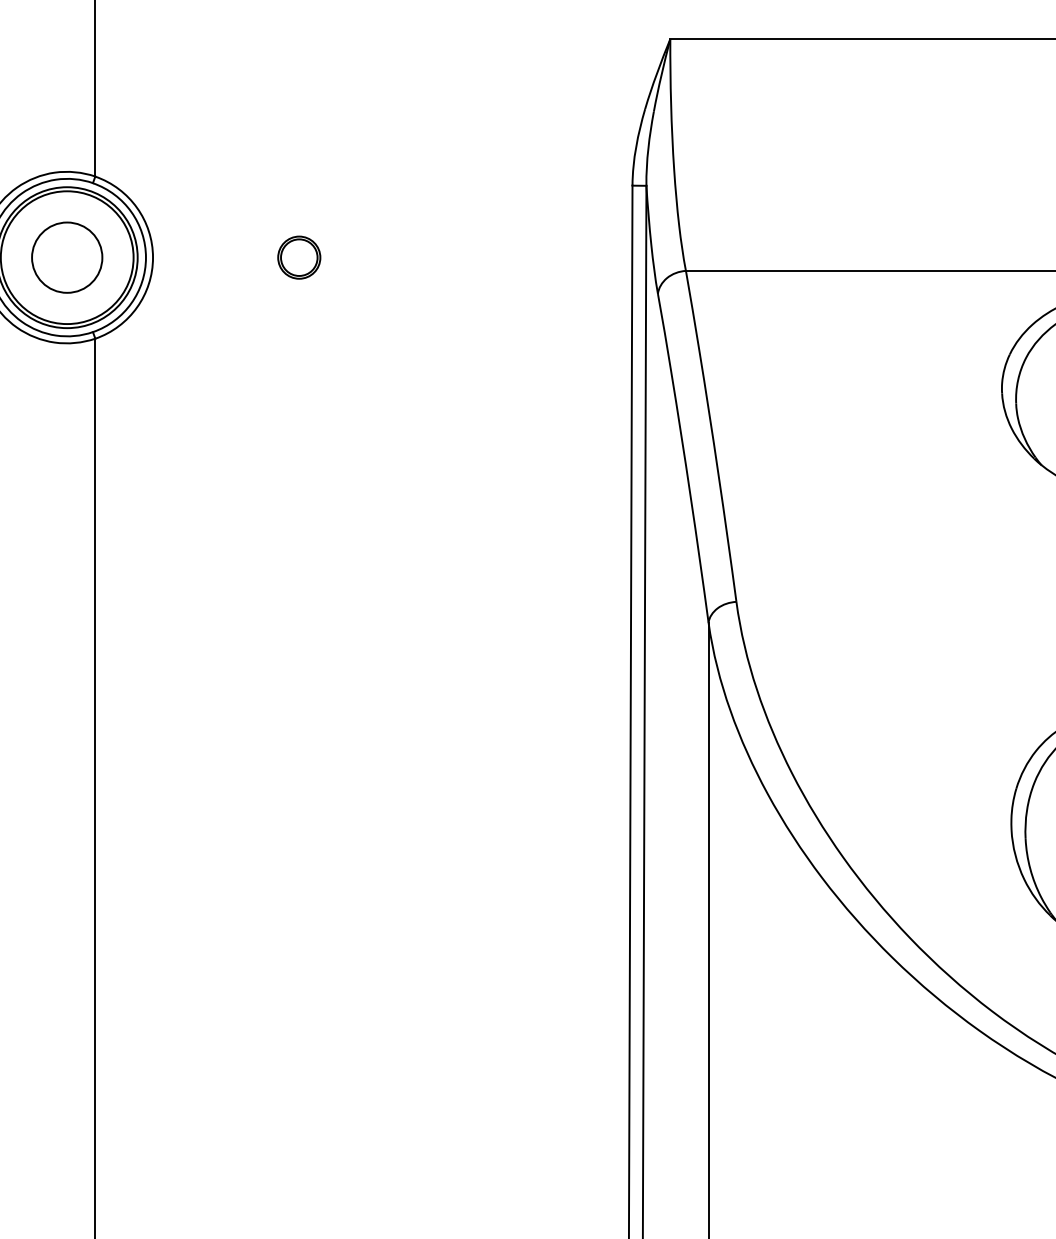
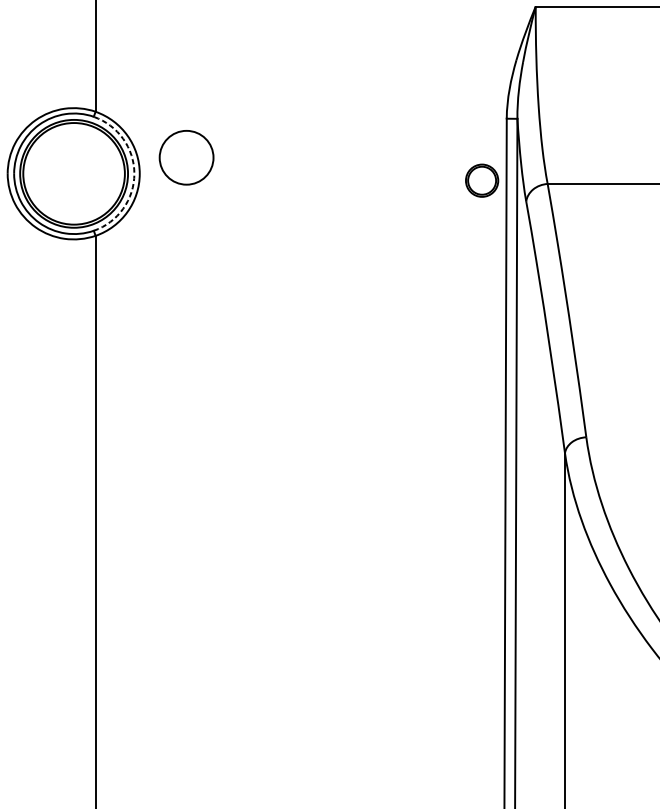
circle: (67, 257) -> (186, 157), moved
arc: (145, 257) -> (134, 173), solid -> dashed
part: (299, 257) -> (482, 180), moved

